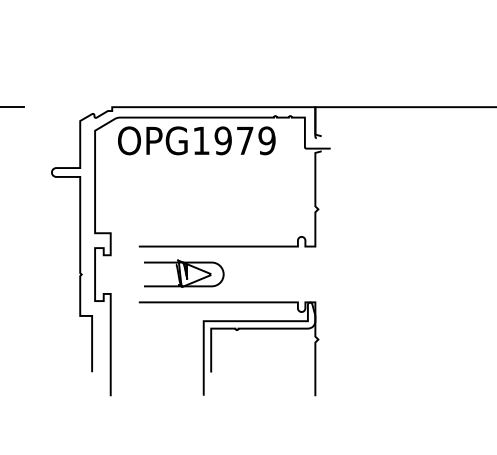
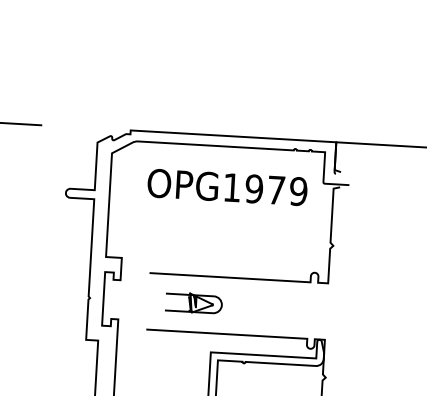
text: (196, 140) -> (227, 187), moved
part: (184, 273) -> (194, 302), size x0.7

